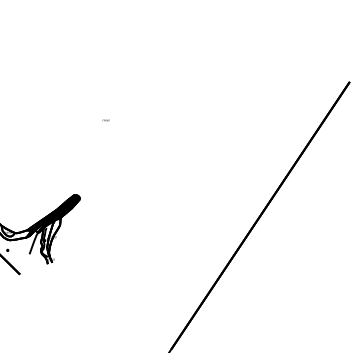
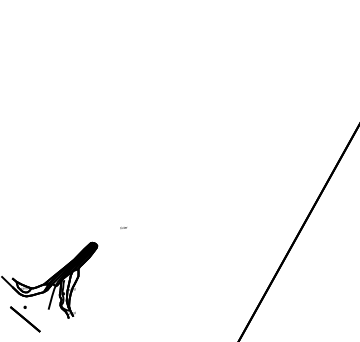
text: (105, 120) -> (123, 228), moved

